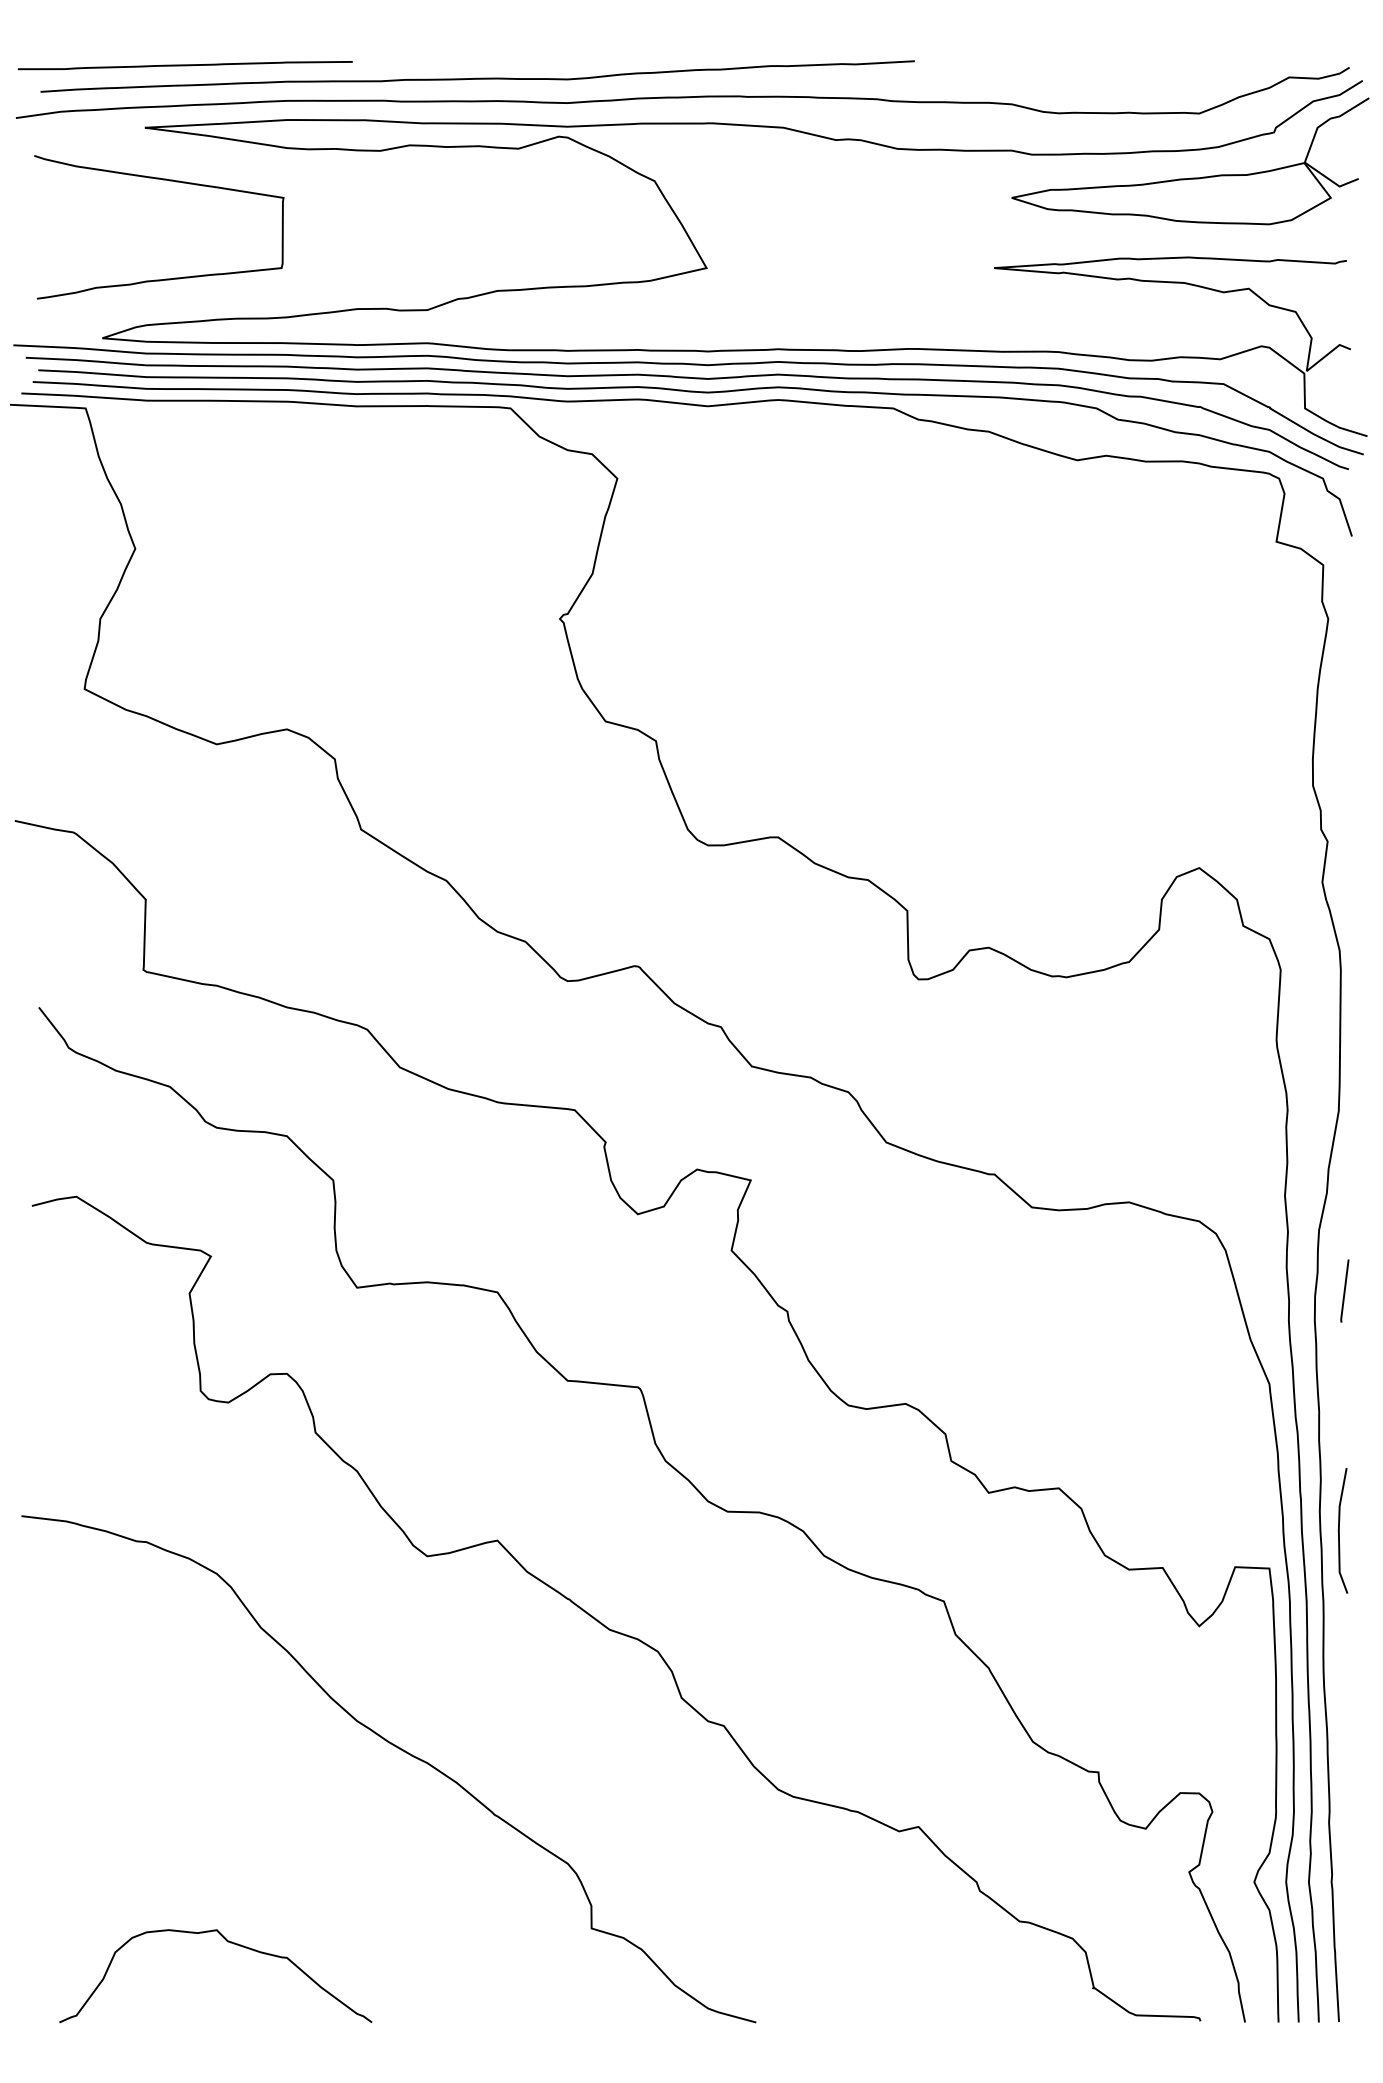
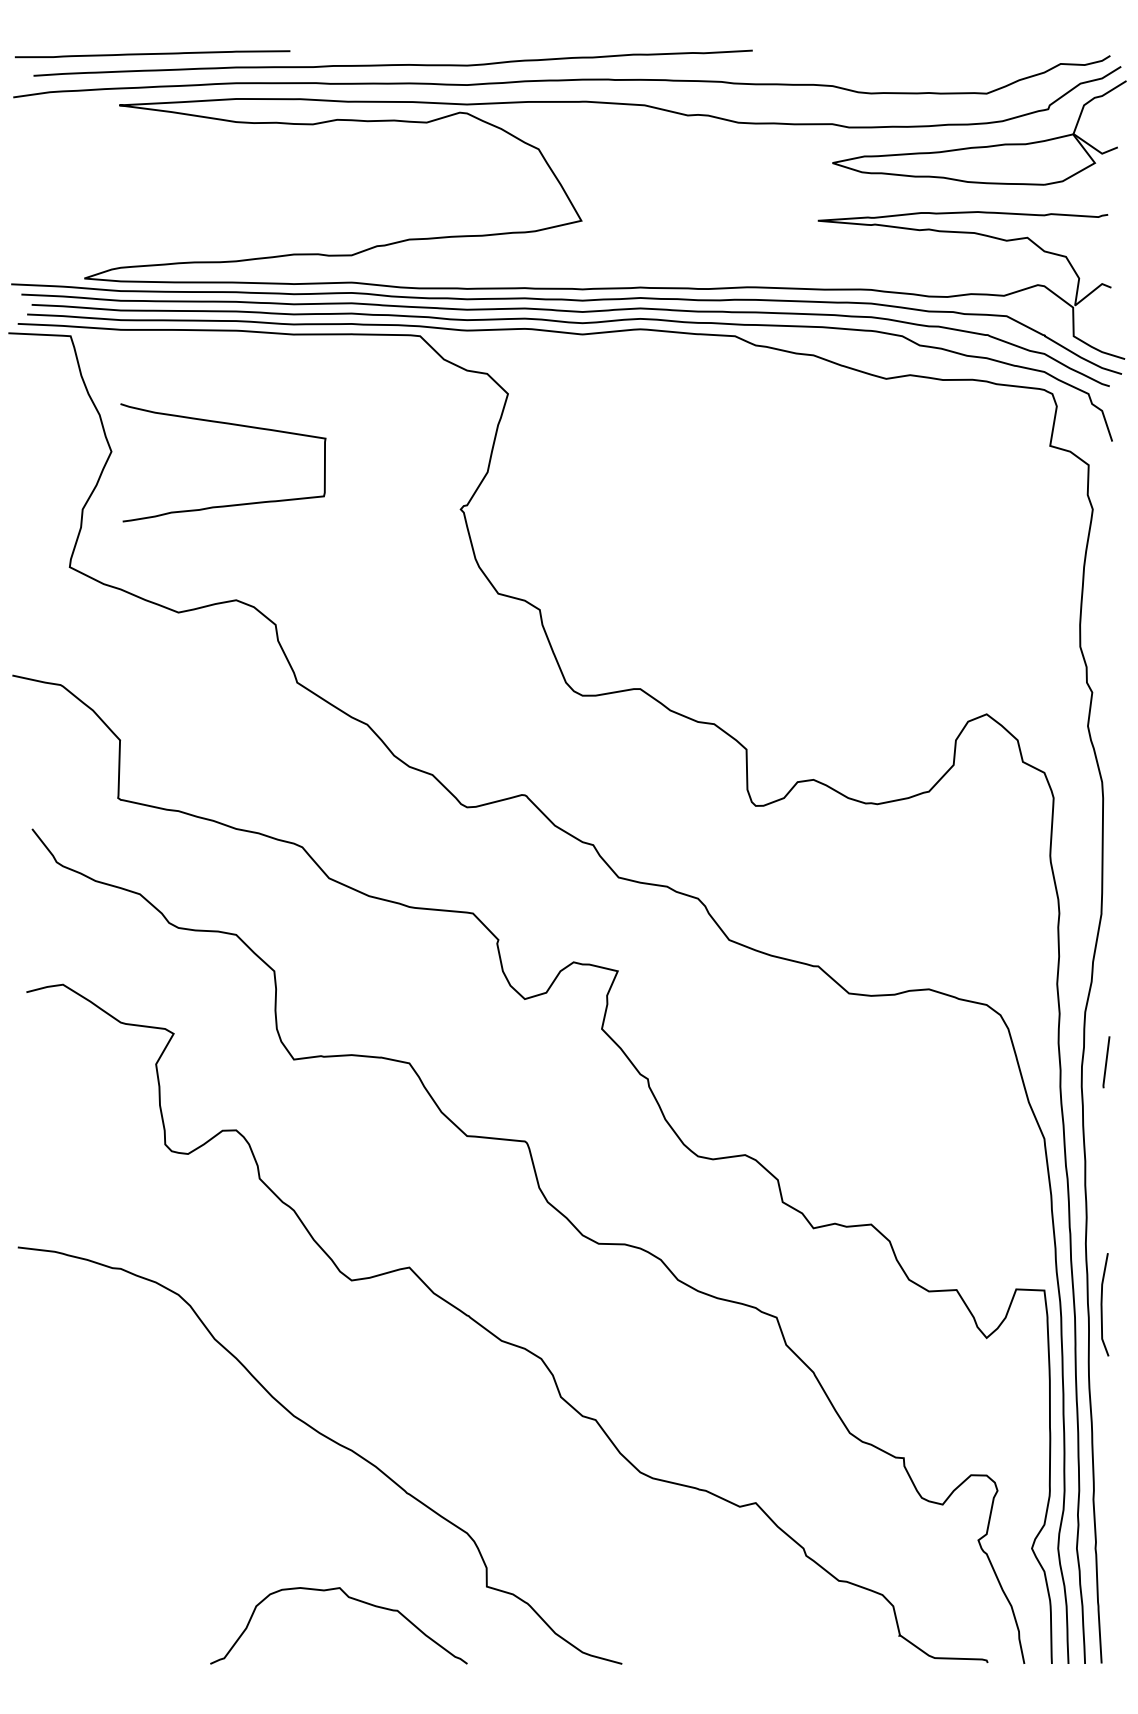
curve: (169, 181) -> (231, 425), moved
curve: (1339, 1530) -> (1102, 1304), moved
curve: (227, 1942) -> (348, 1598), moved

